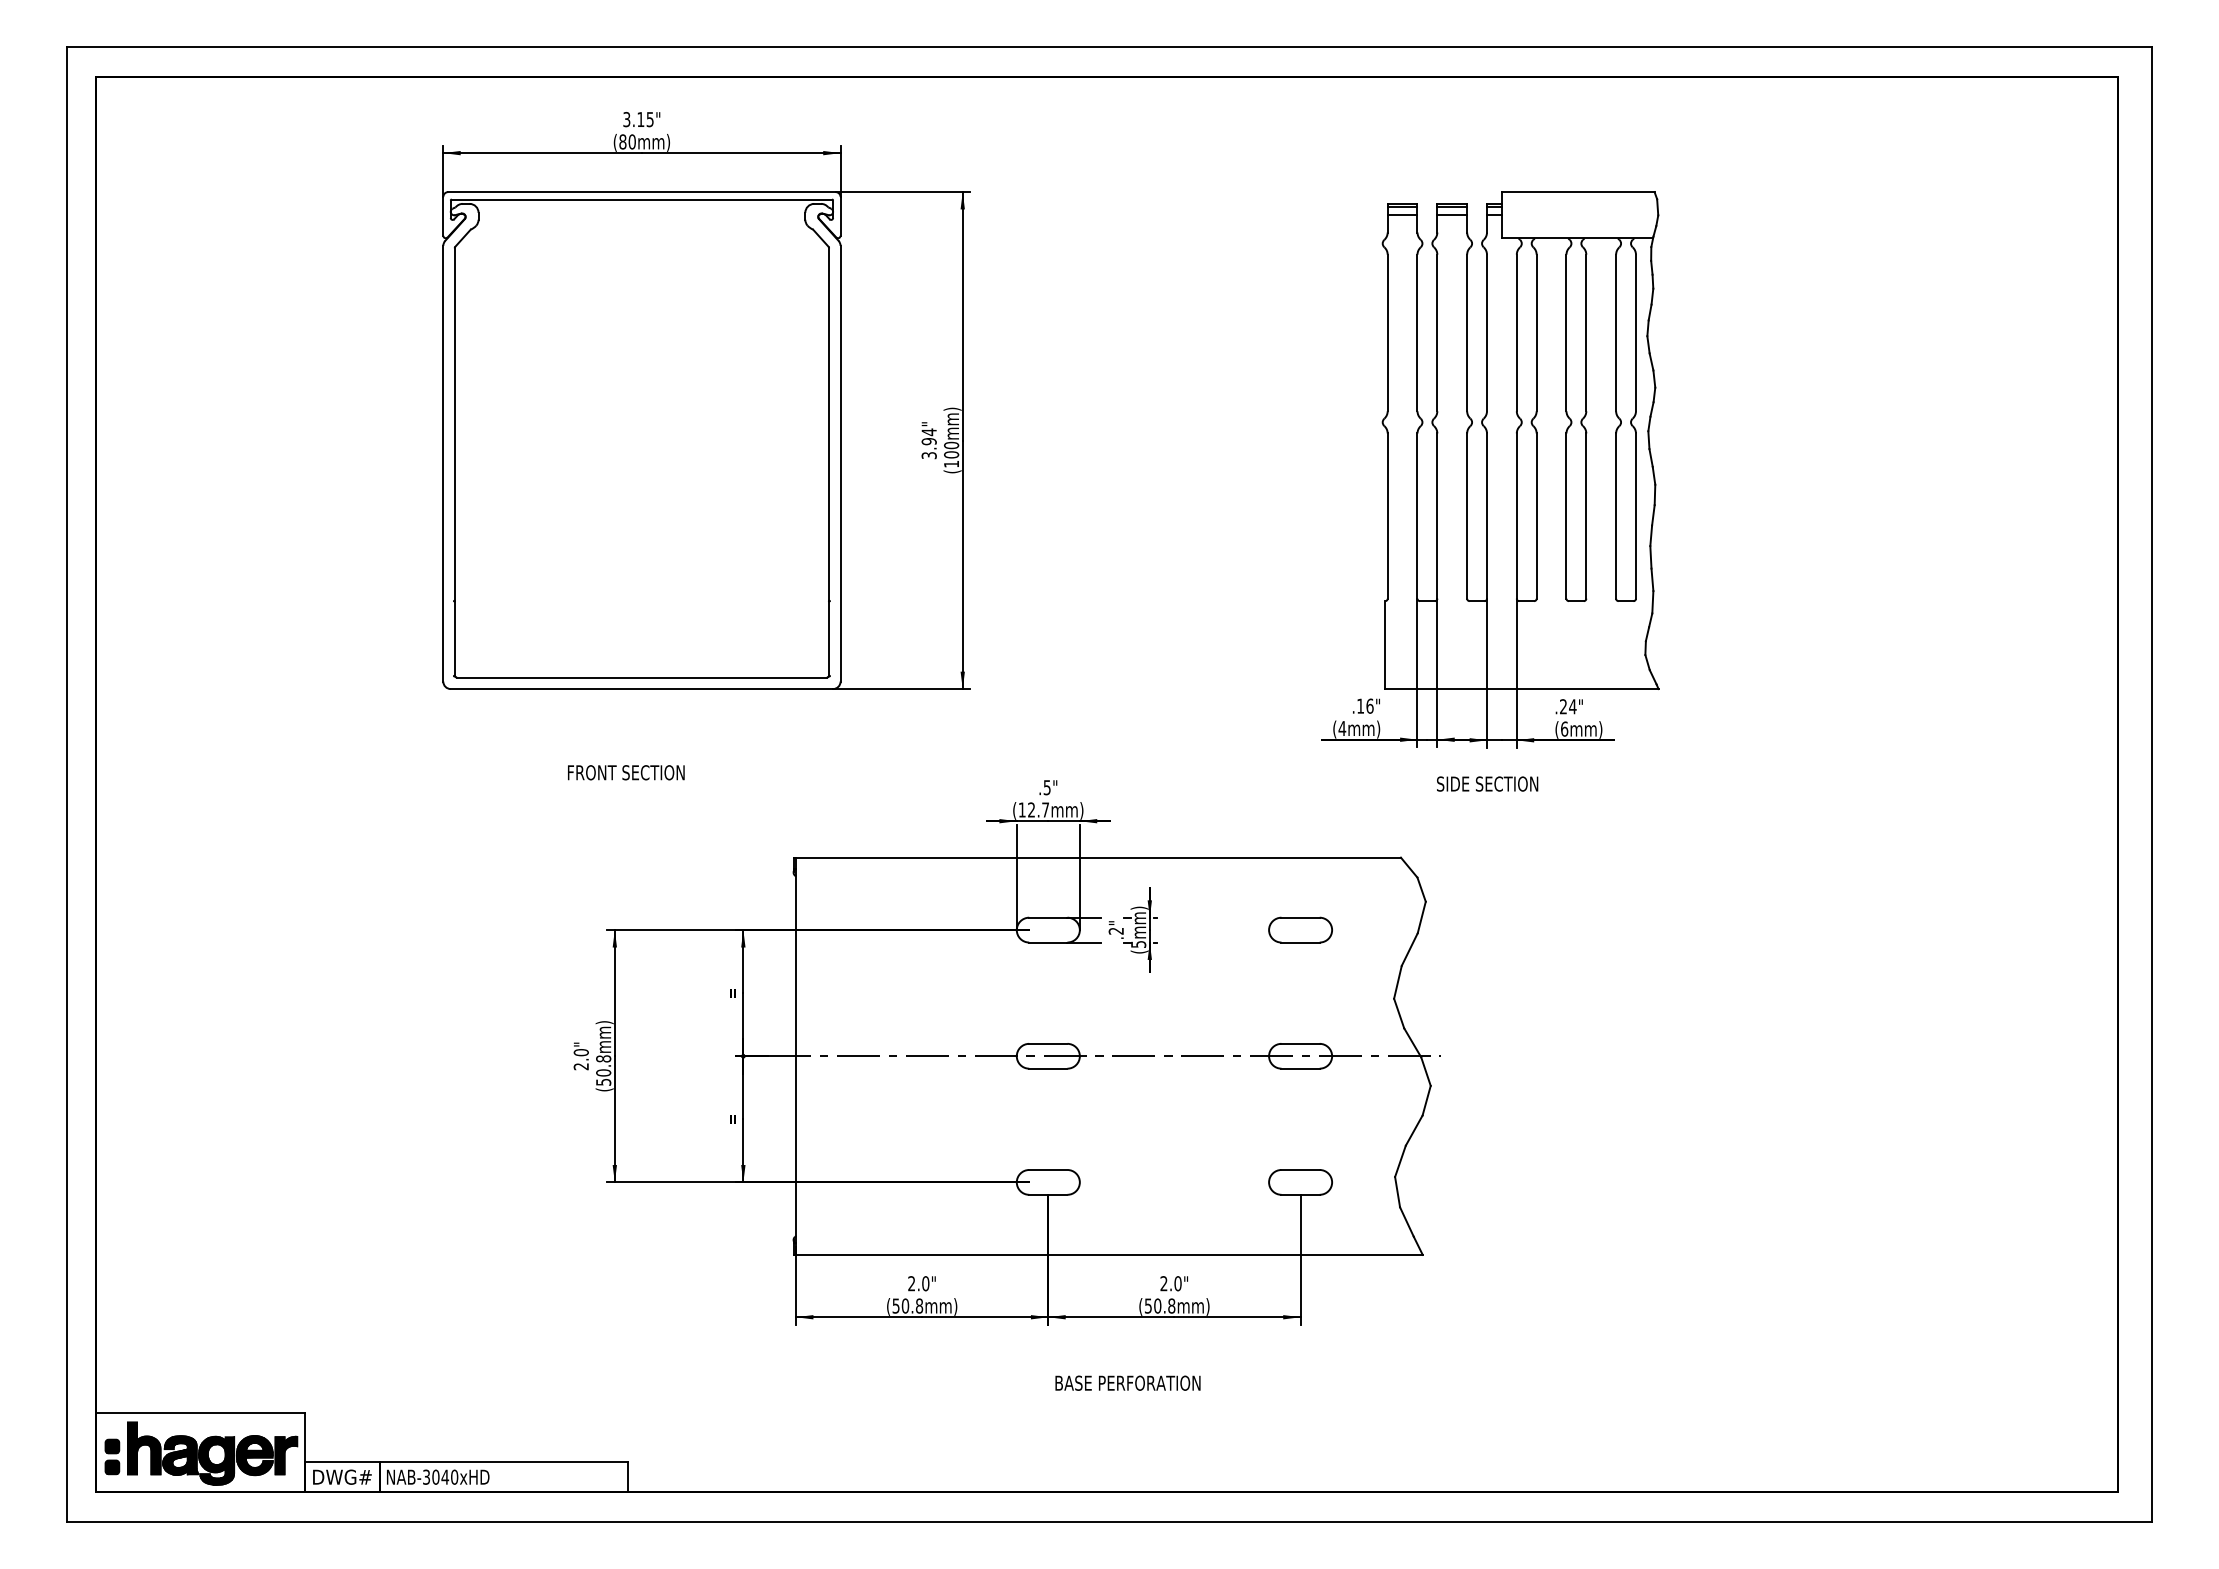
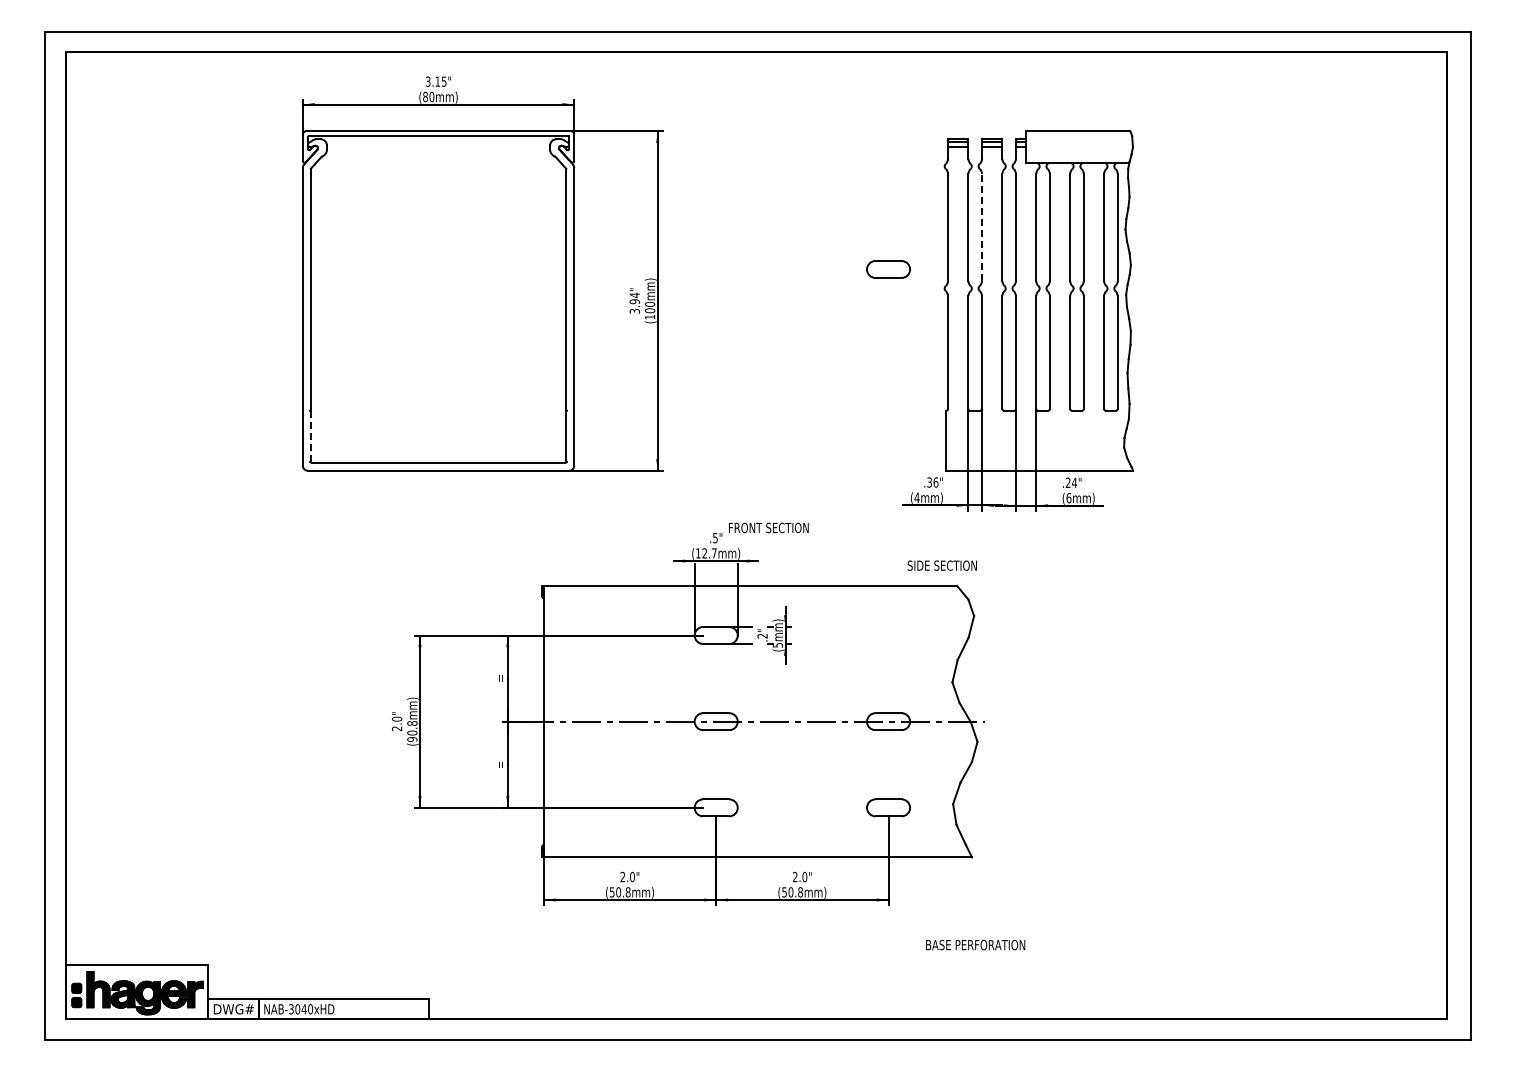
line: (1438, 332) -> (982, 227), solid -> dashed
line: (454, 638) -> (310, 436), solid -> dashed
text: (1360, 706) -> (929, 482), .16" -> .36"
text: (625, 772) -> (768, 527), moved
text: (1486, 783) -> (941, 565), moved
part: (1300, 930) -> (888, 269), moved
text: (603, 1082) -> (412, 739), (50.8mm) -> (90.8mm)
text: (1127, 1382) -> (975, 944), moved

